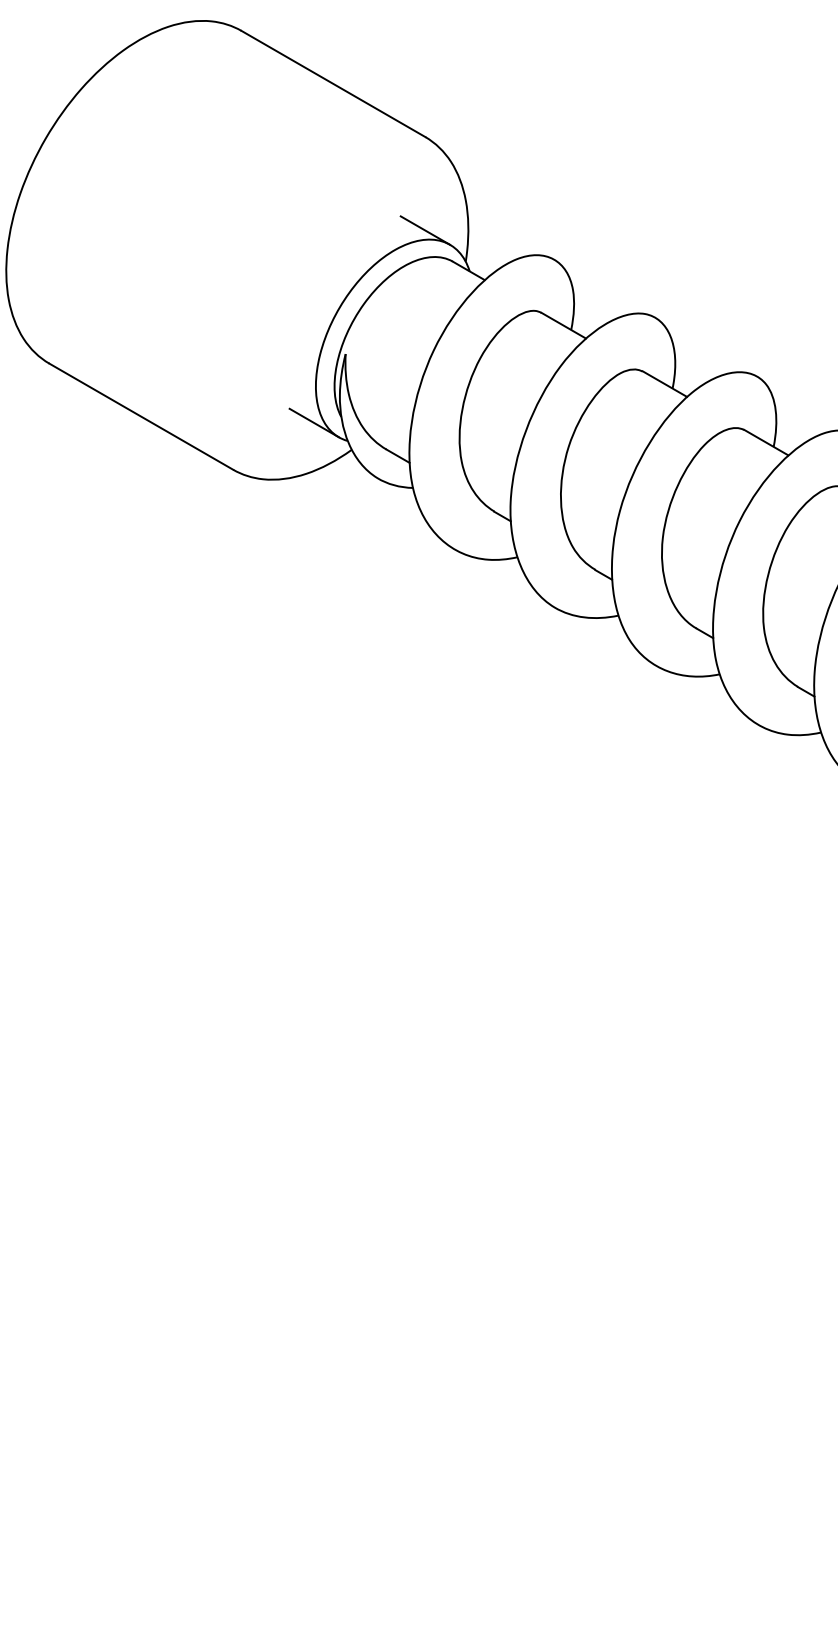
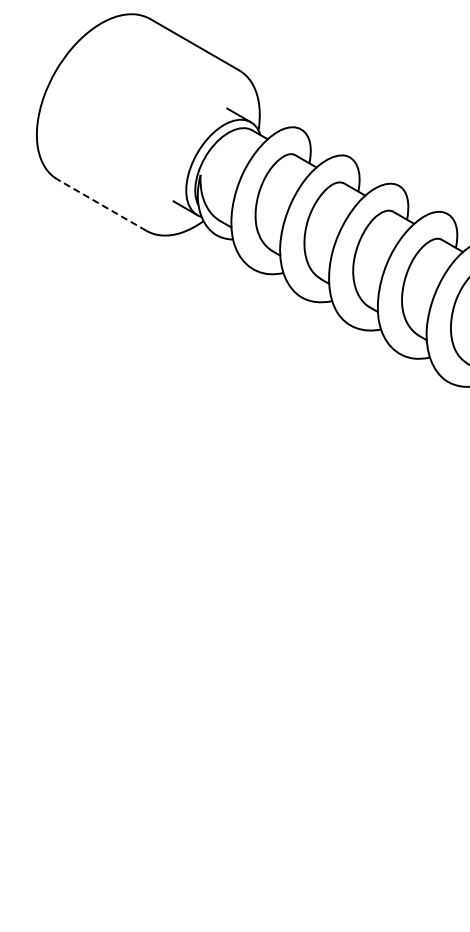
line: (140, 415) -> (101, 204), solid -> dashed

